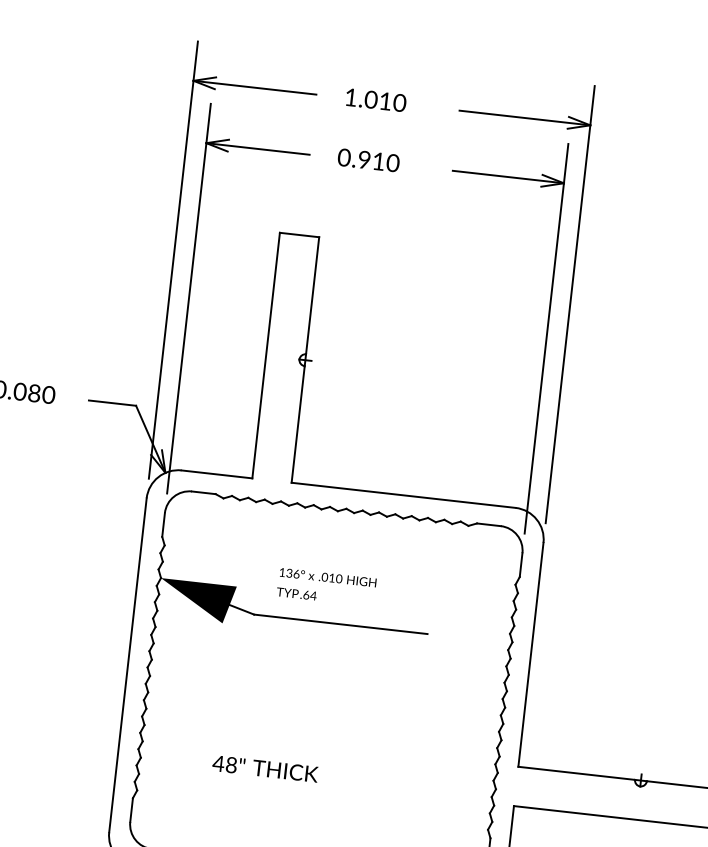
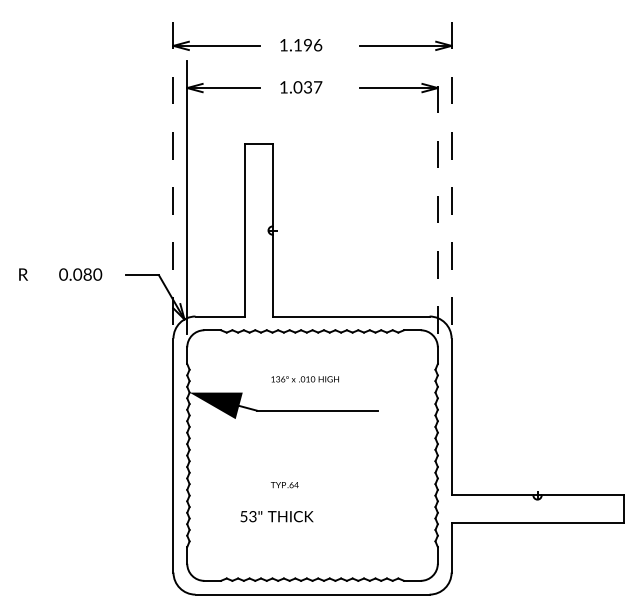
text: (384, 101) -> (307, 45), 1.010 -> 1.196
text: (368, 160) -> (300, 87), 0.910 -> 1.037
line: (173, 260) -> (173, 171), solid -> dashed
line: (570, 304) -> (451, 171), solid -> dashed
line: (545, 339) -> (437, 197), solid -> dashed
text: (296, 594) -> (284, 485), moved
text: (223, 764) -> (247, 516), 48" -> 53"

